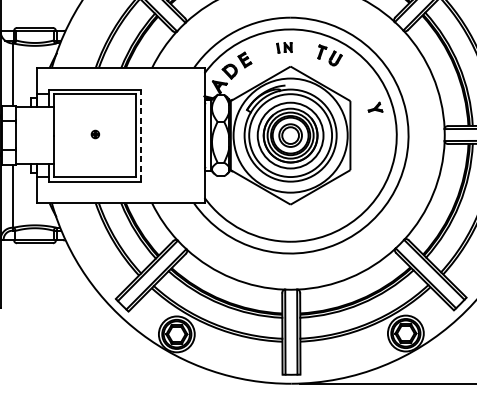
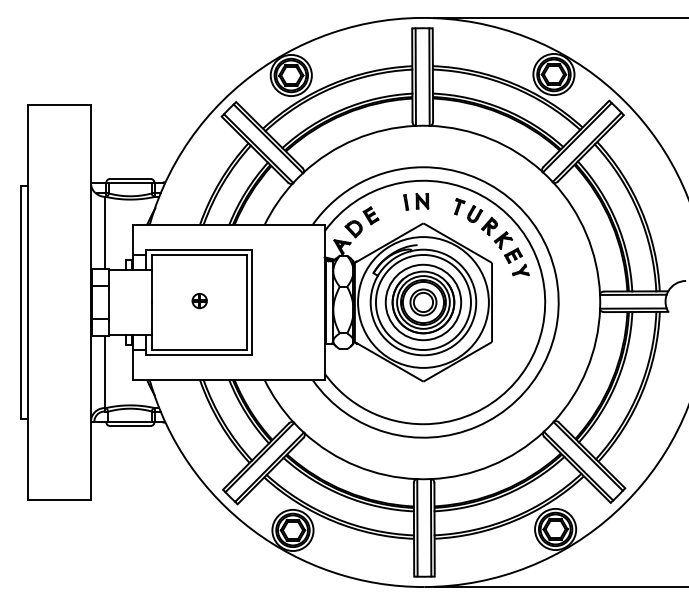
part: (284, 47) -> (416, 201), size x1.43
part: (358, 80) -> (501, 239), added
part: (95, 134) -> (199, 301), size x1.67
line: (140, 135) -> (251, 302), dashed -> solid

